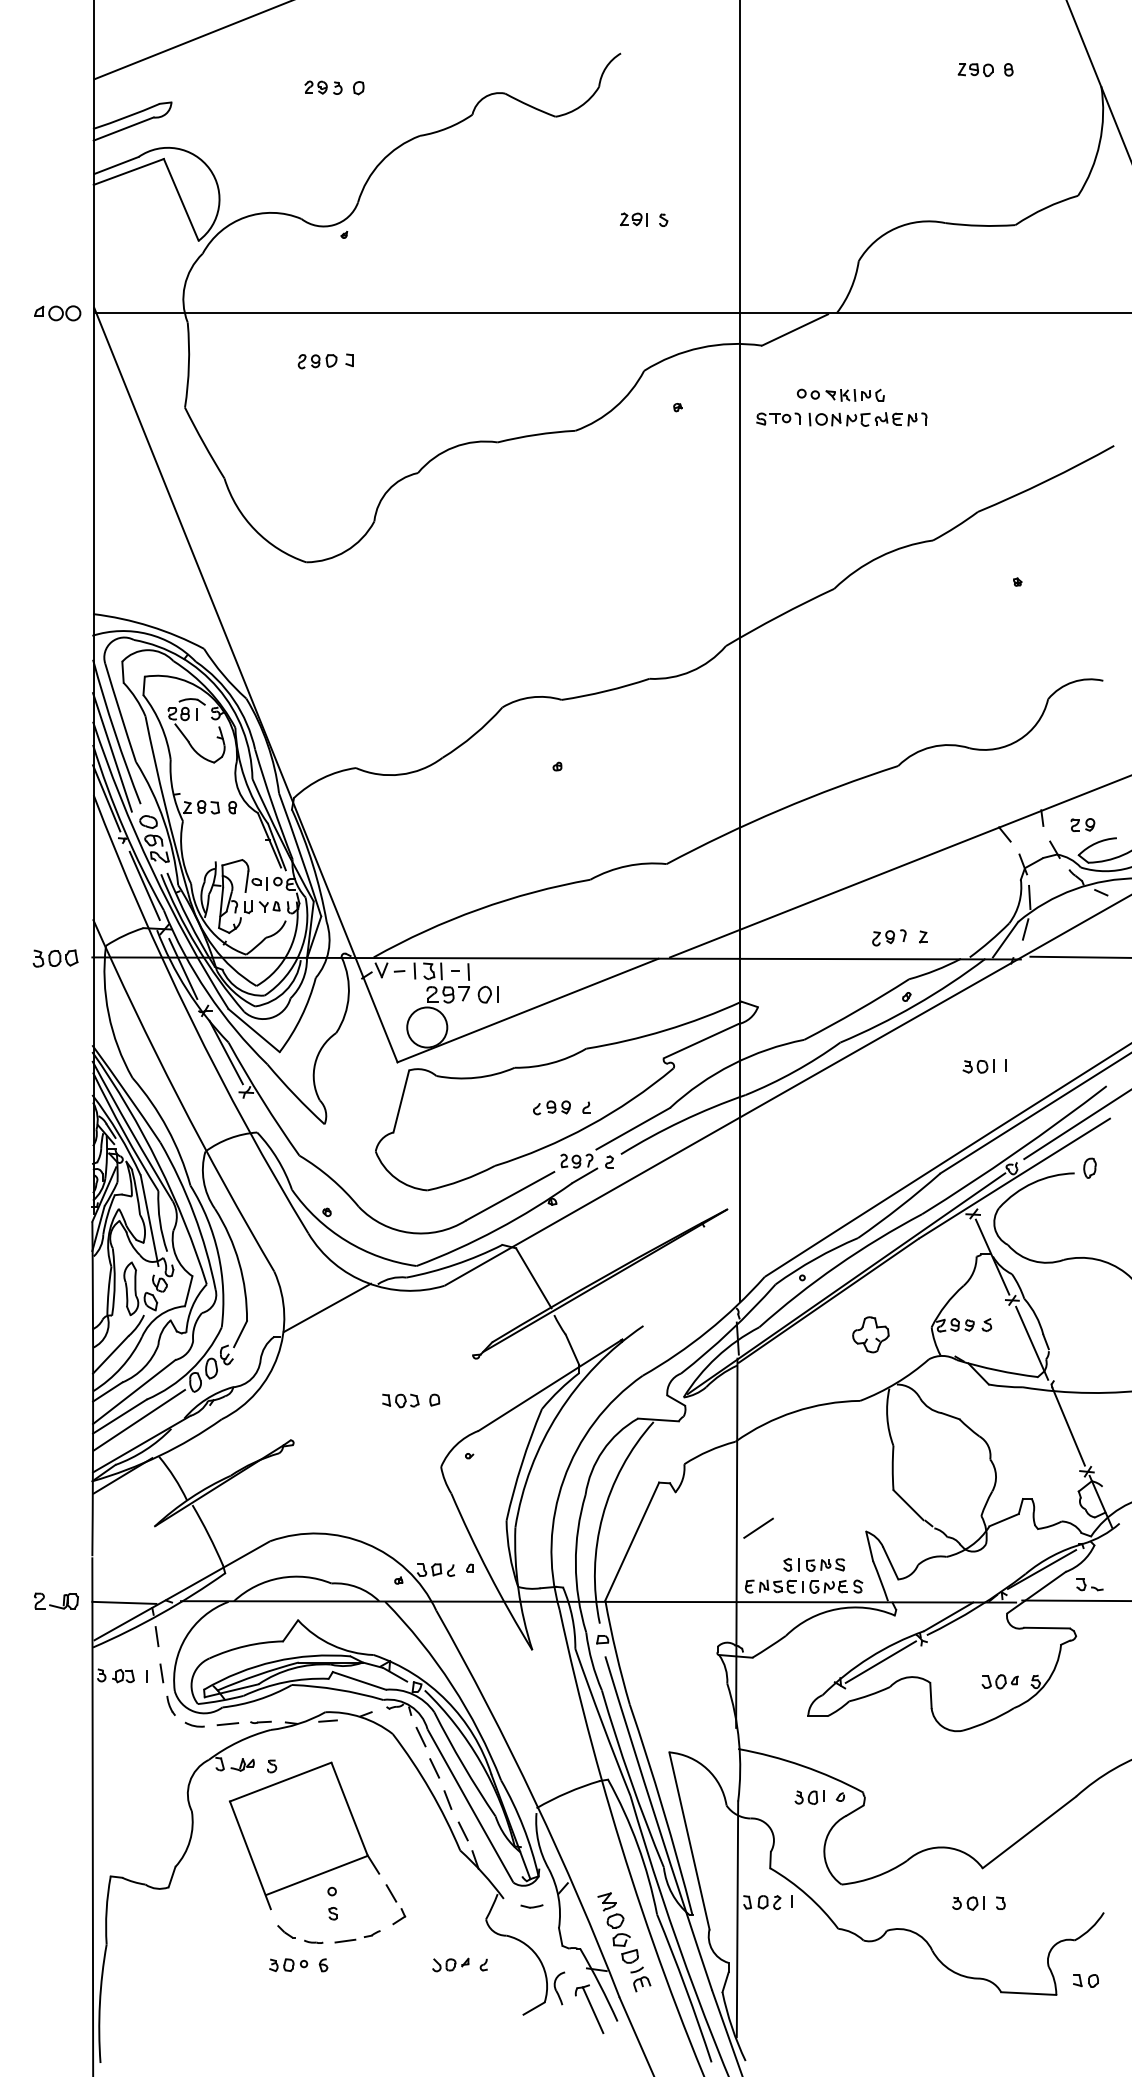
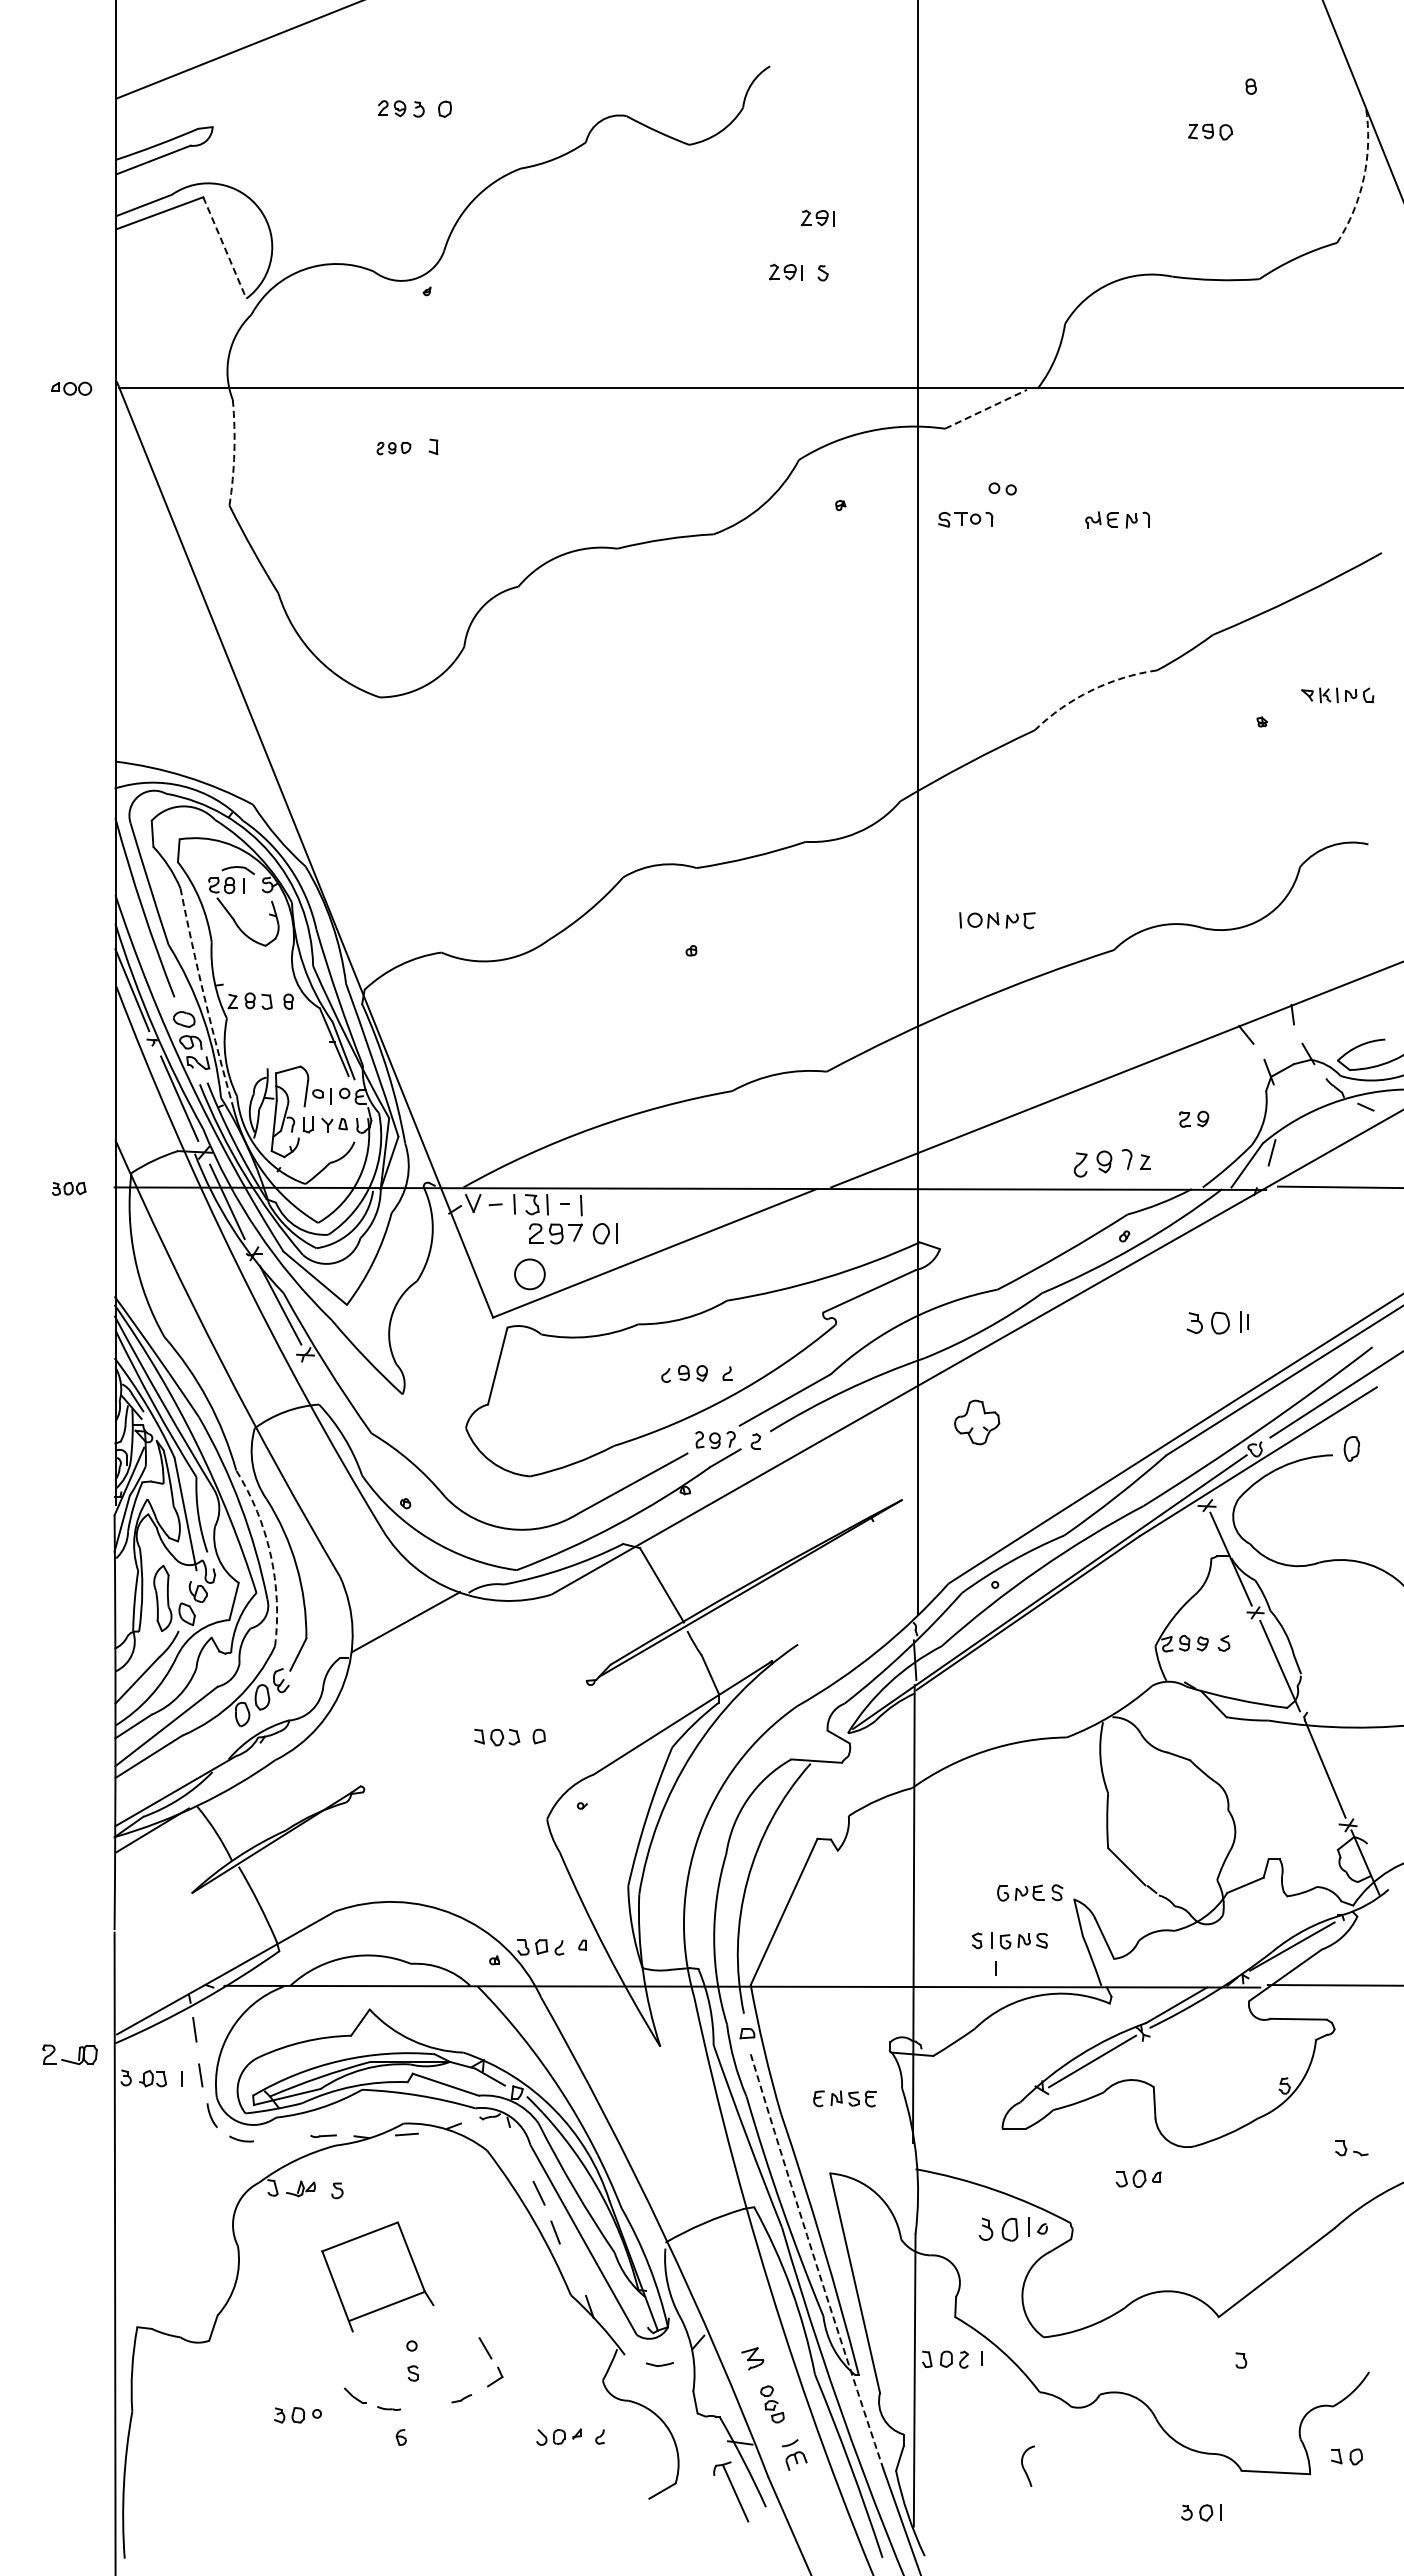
part: (976, 69) -> (1210, 131), moved
arc: (1100, 143) -> (1364, 177), solid -> dashed
part: (659, 175) -> (817, 217), added
line: (181, 200) -> (225, 248), solid -> dashed
part: (57, 313) -> (71, 388), size x0.7
line: (795, 330) -> (986, 409), solid -> dashed
part: (317, 361) -> (393, 448), size x0.7
arc: (189, 364) -> (234, 452), solid -> dashed
part: (855, 395) -> (1337, 695), moved
part: (839, 419) -> (997, 920), moved
arc: (880, 556) -> (1091, 690), solid -> dashed
line: (112, 751) -> (139, 932), removed
arc: (164, 805) -> (204, 999), solid -> dashed
part: (1083, 824) -> (1194, 1118), moved
line: (1029, 896) -> (1276, 1112), removed
part: (888, 937) -> (1102, 1162), size x1.4
part: (56, 958) -> (69, 1188), size x0.6
circle: (426, 1027) -> (529, 1274), size x0.6
part: (978, 1066) -> (1213, 1322), size x1.4
arc: (218, 1254) -> (270, 1555), solid -> dashed
part: (871, 1334) -> (977, 1422), moved
line: (139, 1420) -> (172, 1761), removed
line: (758, 1528) -> (940, 1895), removed
part: (1089, 1584) -> (1351, 2148), moved
part: (770, 1586) -> (844, 2098), moved
part: (836, 1586) -> (1030, 1892), moved
part: (56, 1600) -> (69, 2054), moved
line: (124, 1602) -> (154, 1987), removed
part: (1000, 1681) -> (1138, 2178), moved
line: (227, 1724) -> (282, 2138), removed
line: (420, 1737) -> (521, 2154), removed
part: (809, 1797) -> (1003, 2229), size x1.4
arc: (657, 1824) -> (815, 2262), solid -> dashed
line: (463, 1831) -> (574, 2271), removed
part: (304, 1835) -> (377, 2276), size x0.6
part: (968, 1903) -> (1201, 2512), moved
part: (622, 1938) -> (772, 2404), size x0.6
line: (345, 1941) -> (428, 2407), removed
part: (288, 1965) -> (297, 2415), moved
part: (559, 1987) -> (1027, 2465), moved

